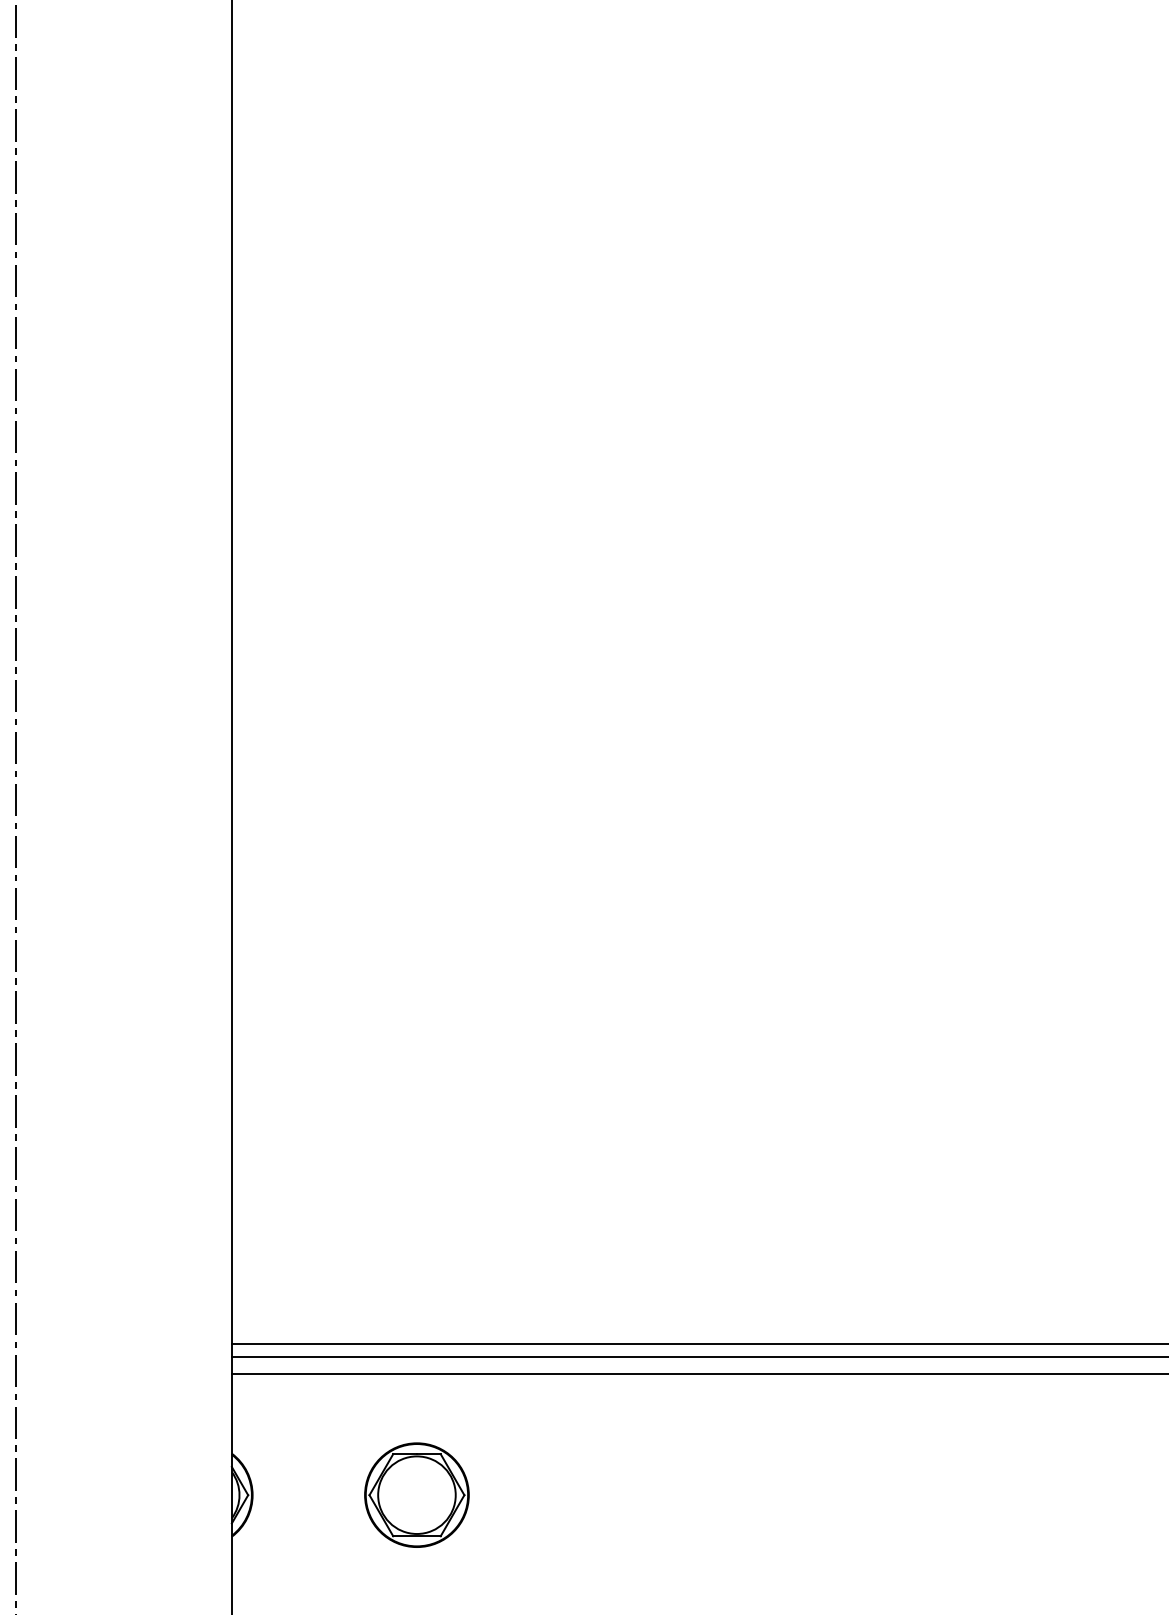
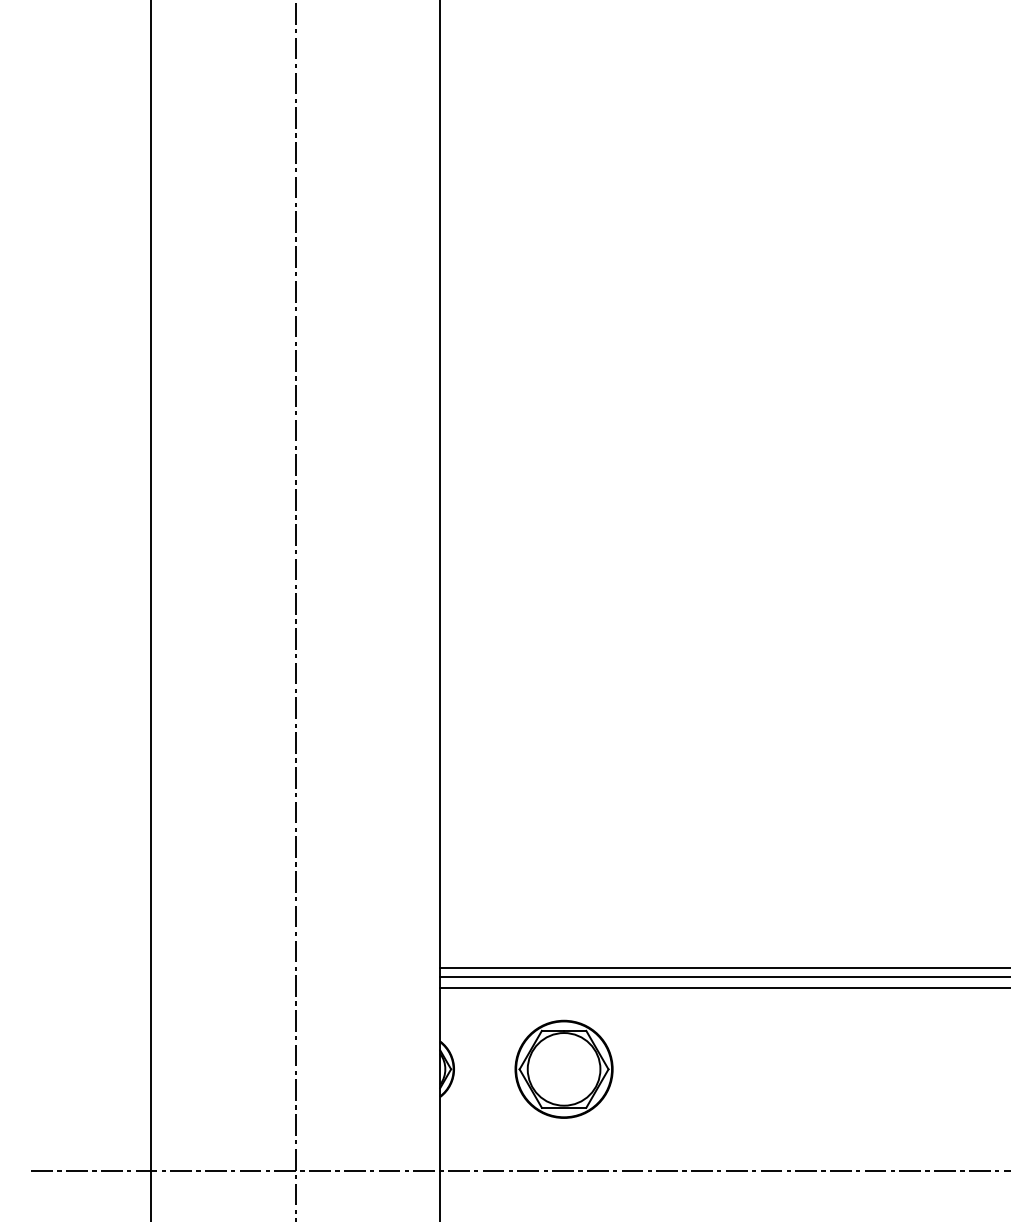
part: (416, 1494) -> (563, 1068), size x1.4

